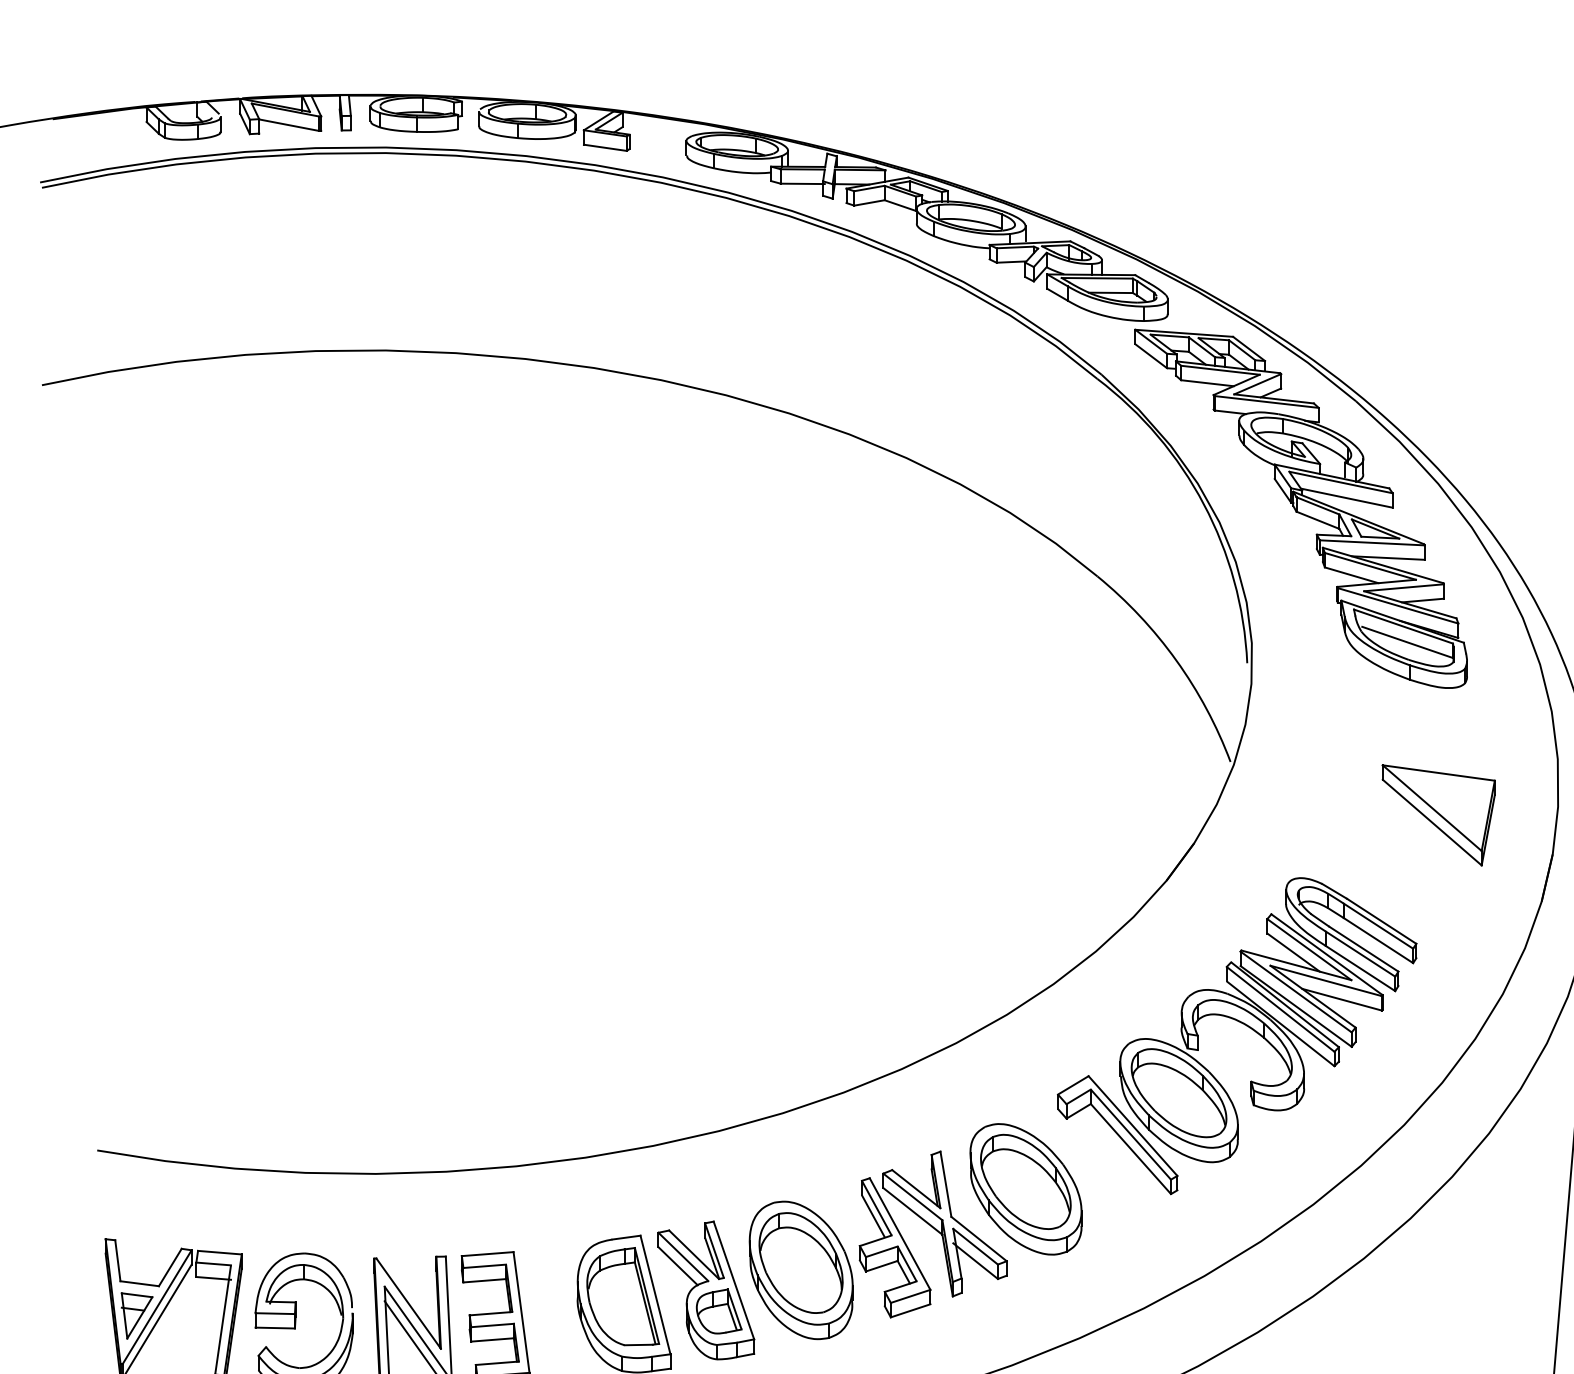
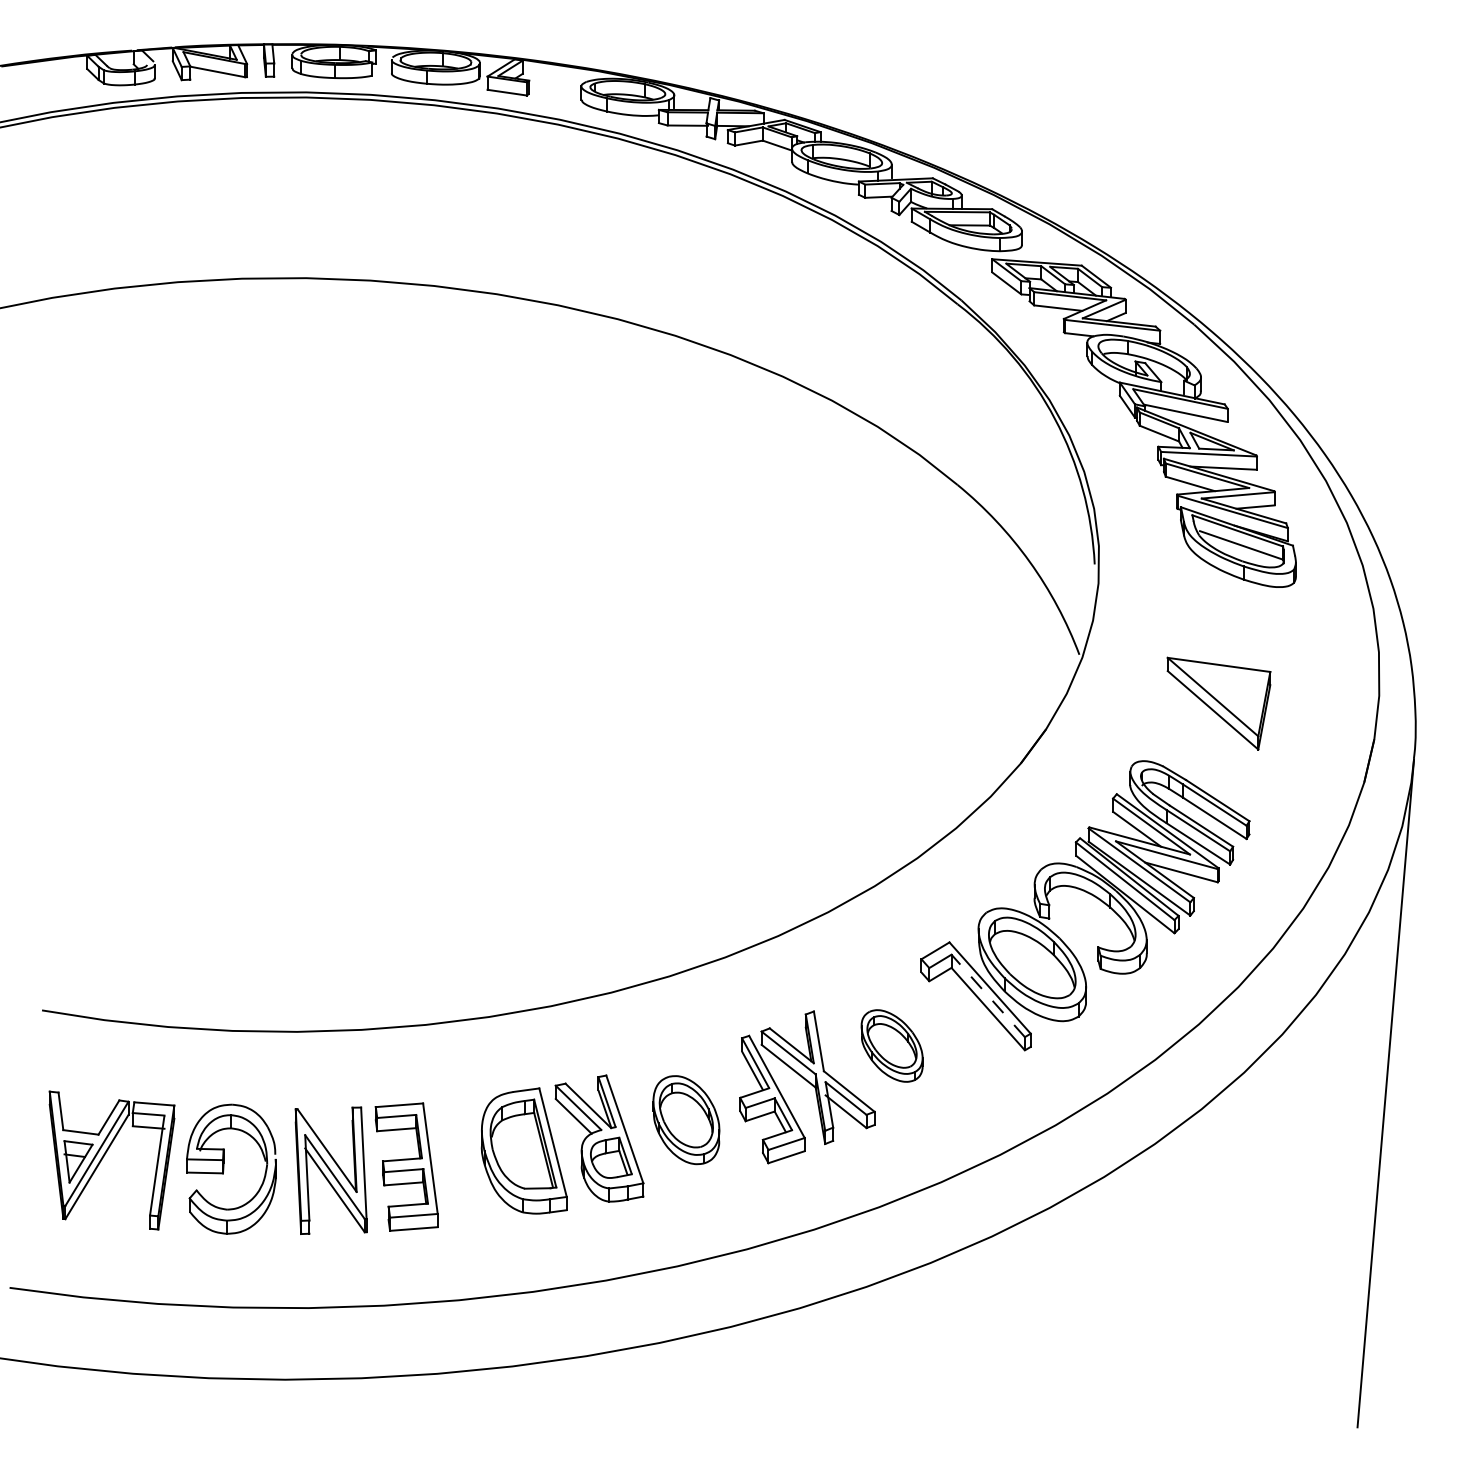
part: (1438, 815) -> (1218, 703), moved
line: (1130, 1134) -> (987, 995), solid -> dashed
part: (1025, 1188) -> (891, 1045), size x0.6
part: (801, 1269) -> (686, 1119), size x0.7

